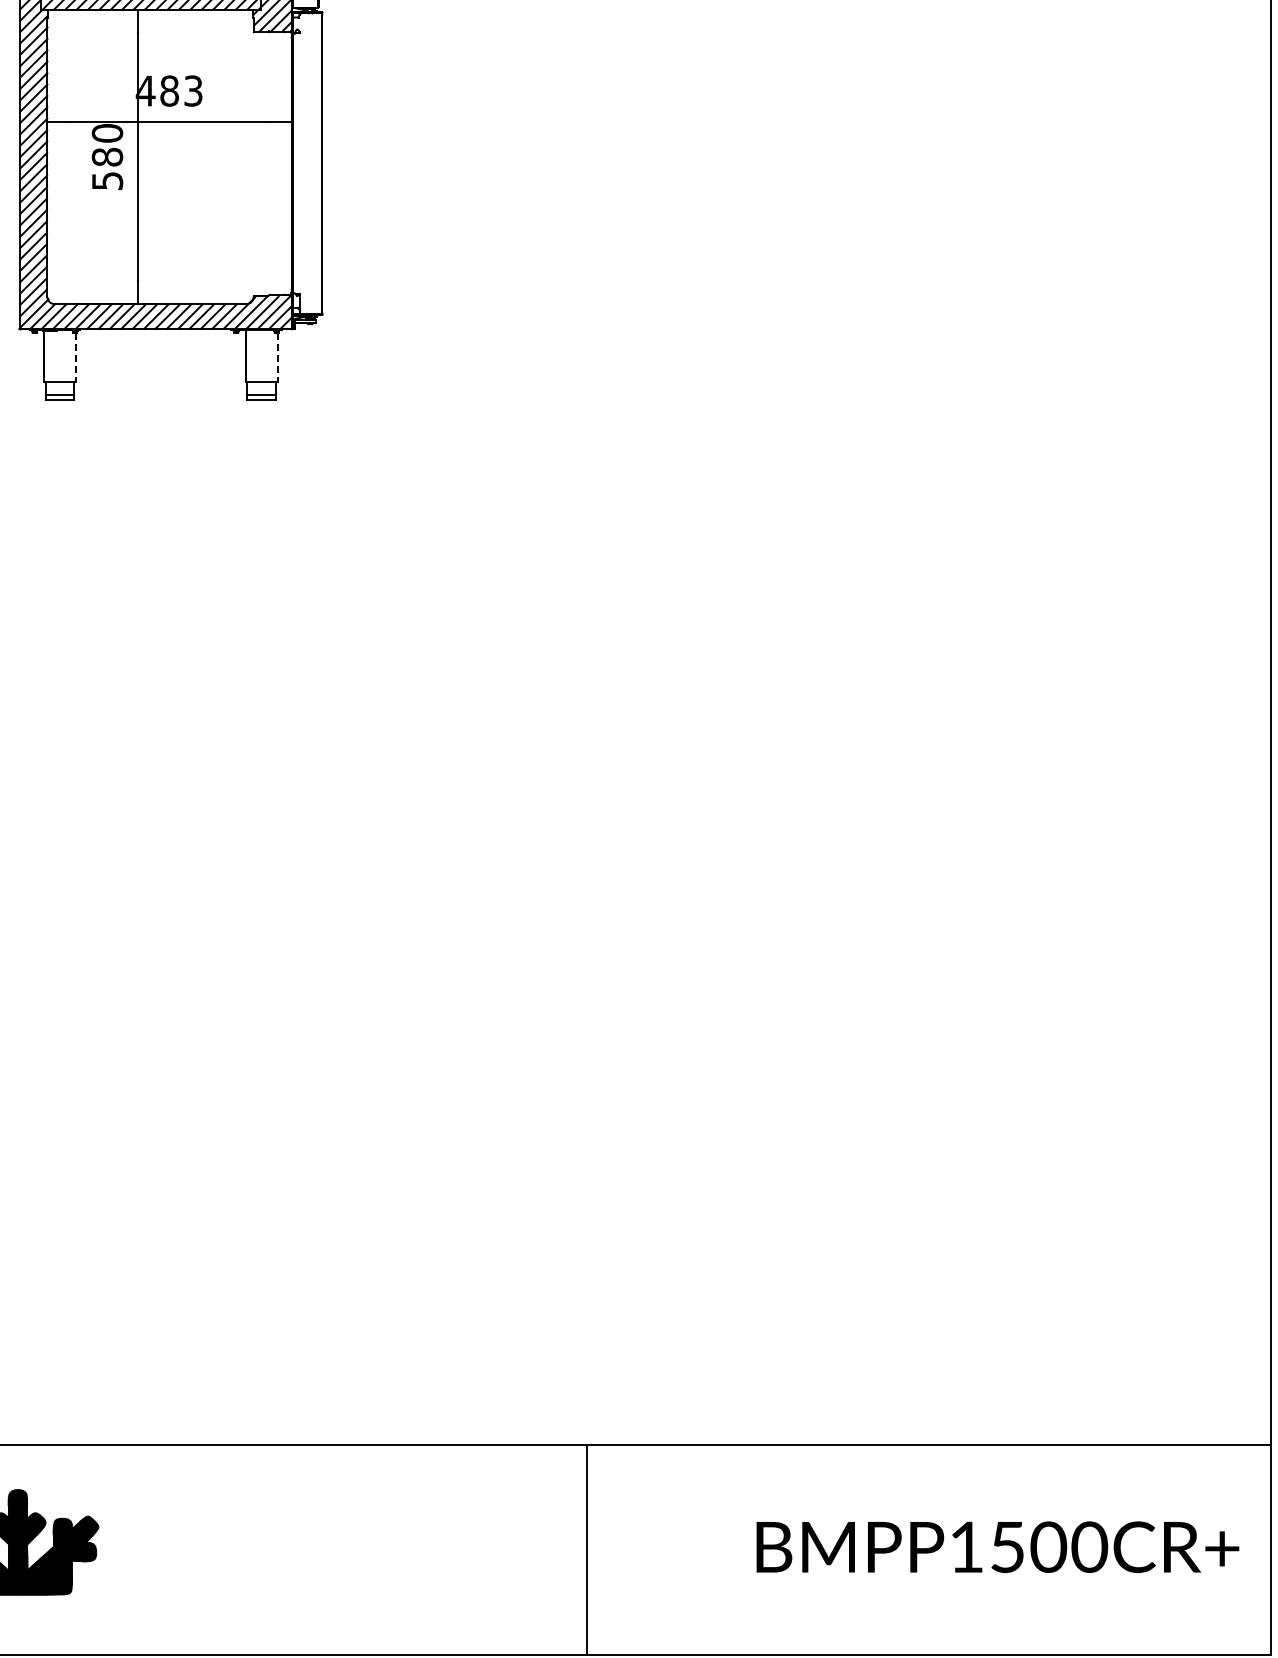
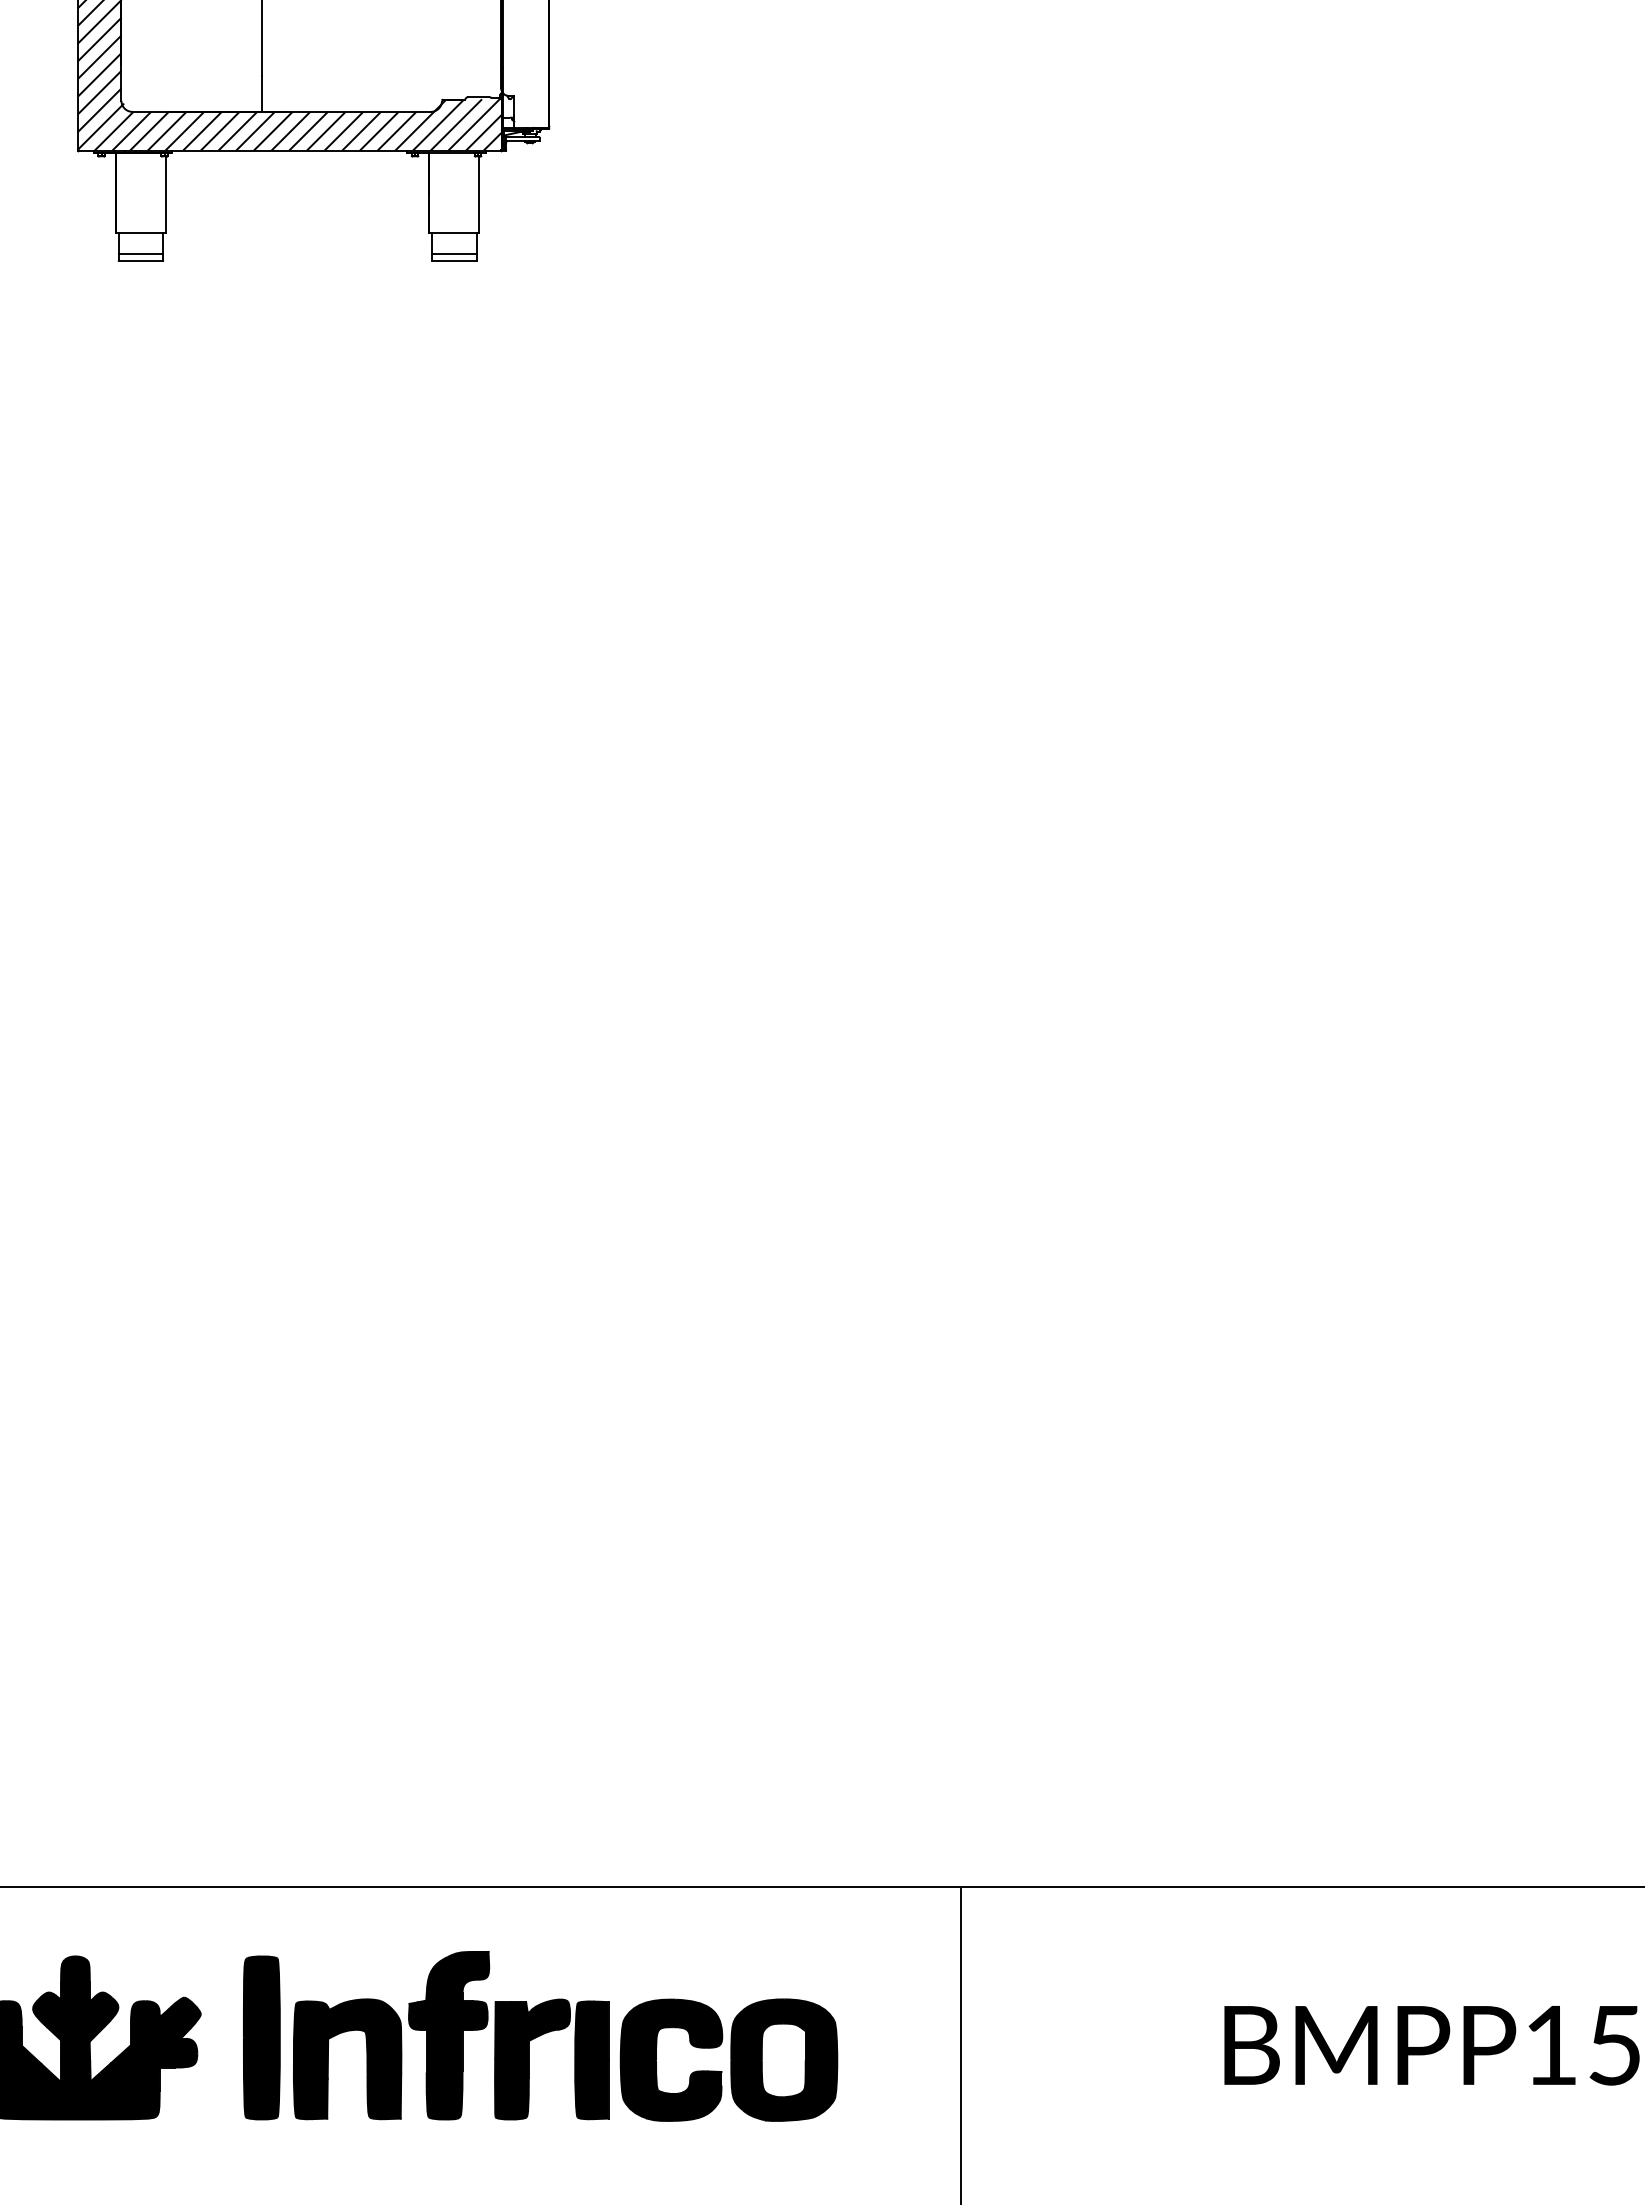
line: (76, 357) -> (166, 194), dashed -> solid
line: (277, 357) -> (479, 194), dashed -> solid
part: (316, 1541) -> (539, 2036), added

